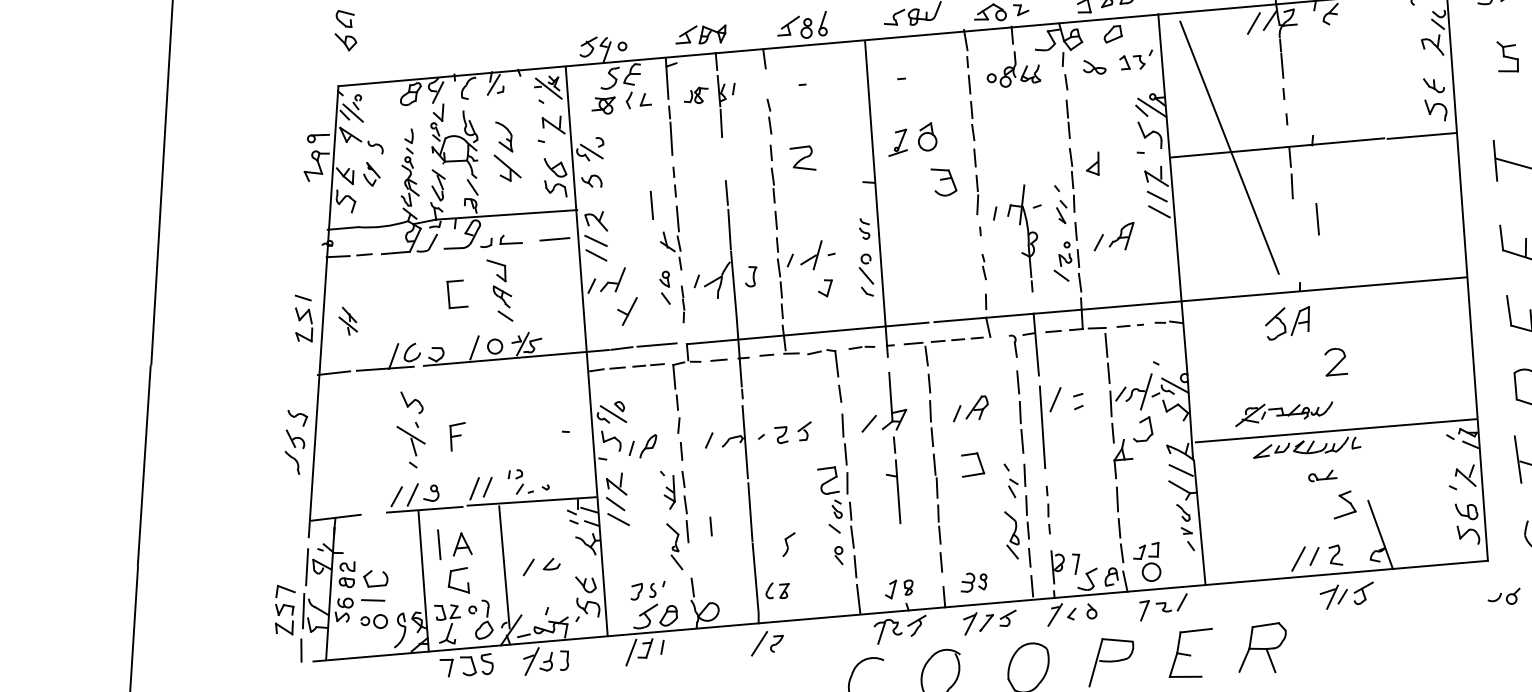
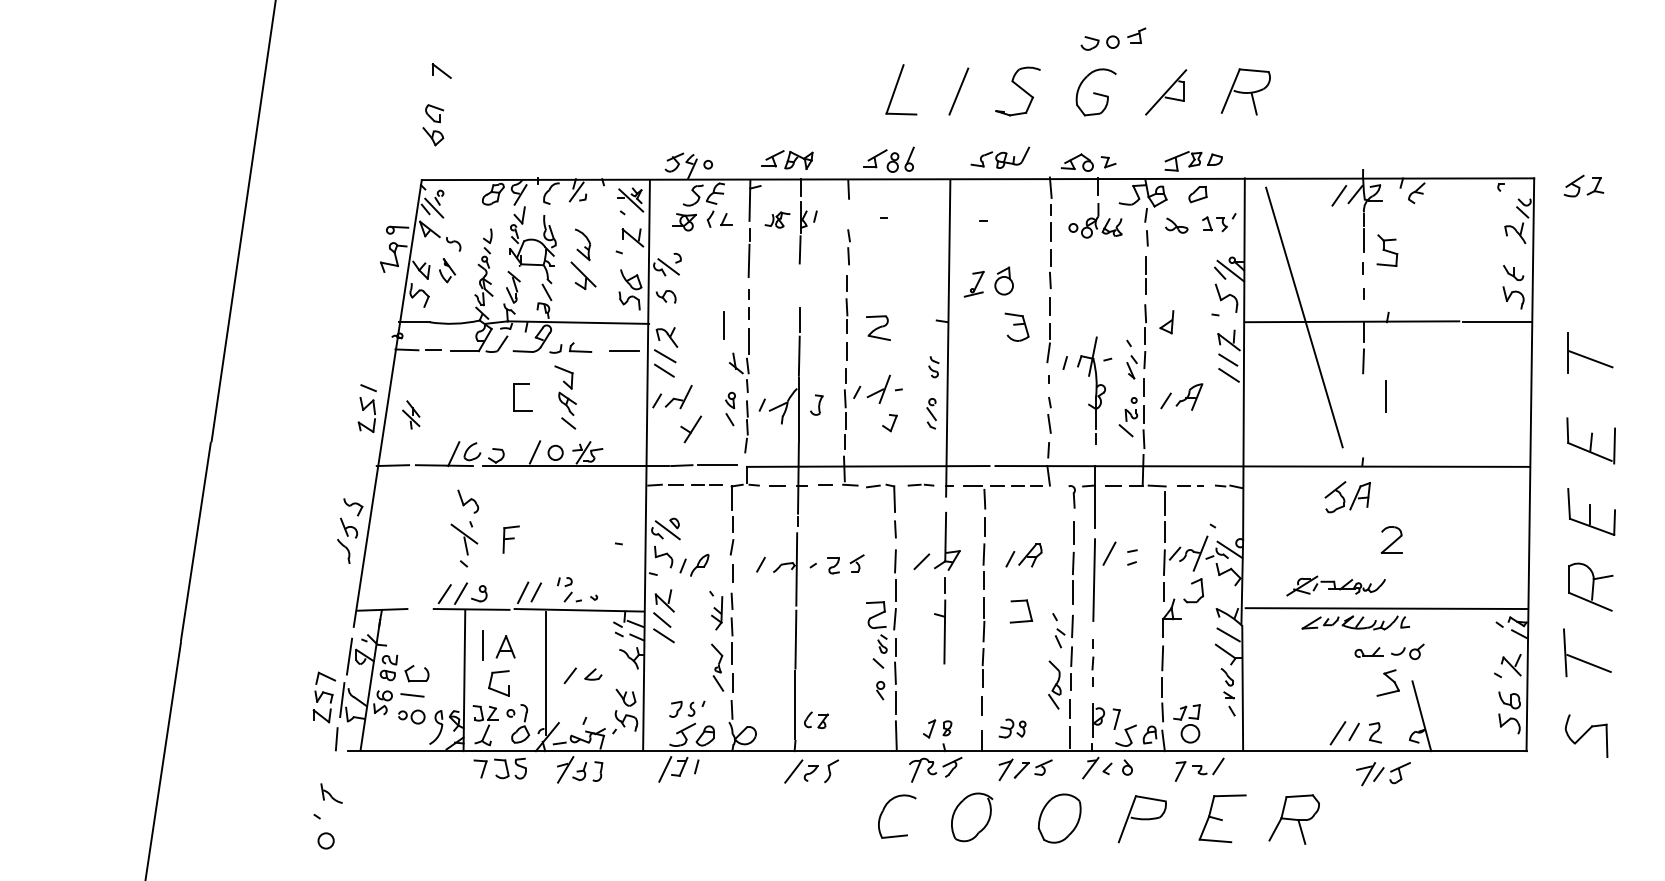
part: (1507, 56) -> (1387, 250), moved
part: (802, 158) -> (878, 327), moved
part: (983, 267) -> (1049, 415), size x1.43
part: (866, 275) -> (931, 413), size x0.71
part: (682, 303) -> (746, 426), size x1.43
line: (711, 526) -> (732, 682), moved
part: (788, 543) -> (831, 770), moved
part: (1504, 596) -> (1407, 651), moved

